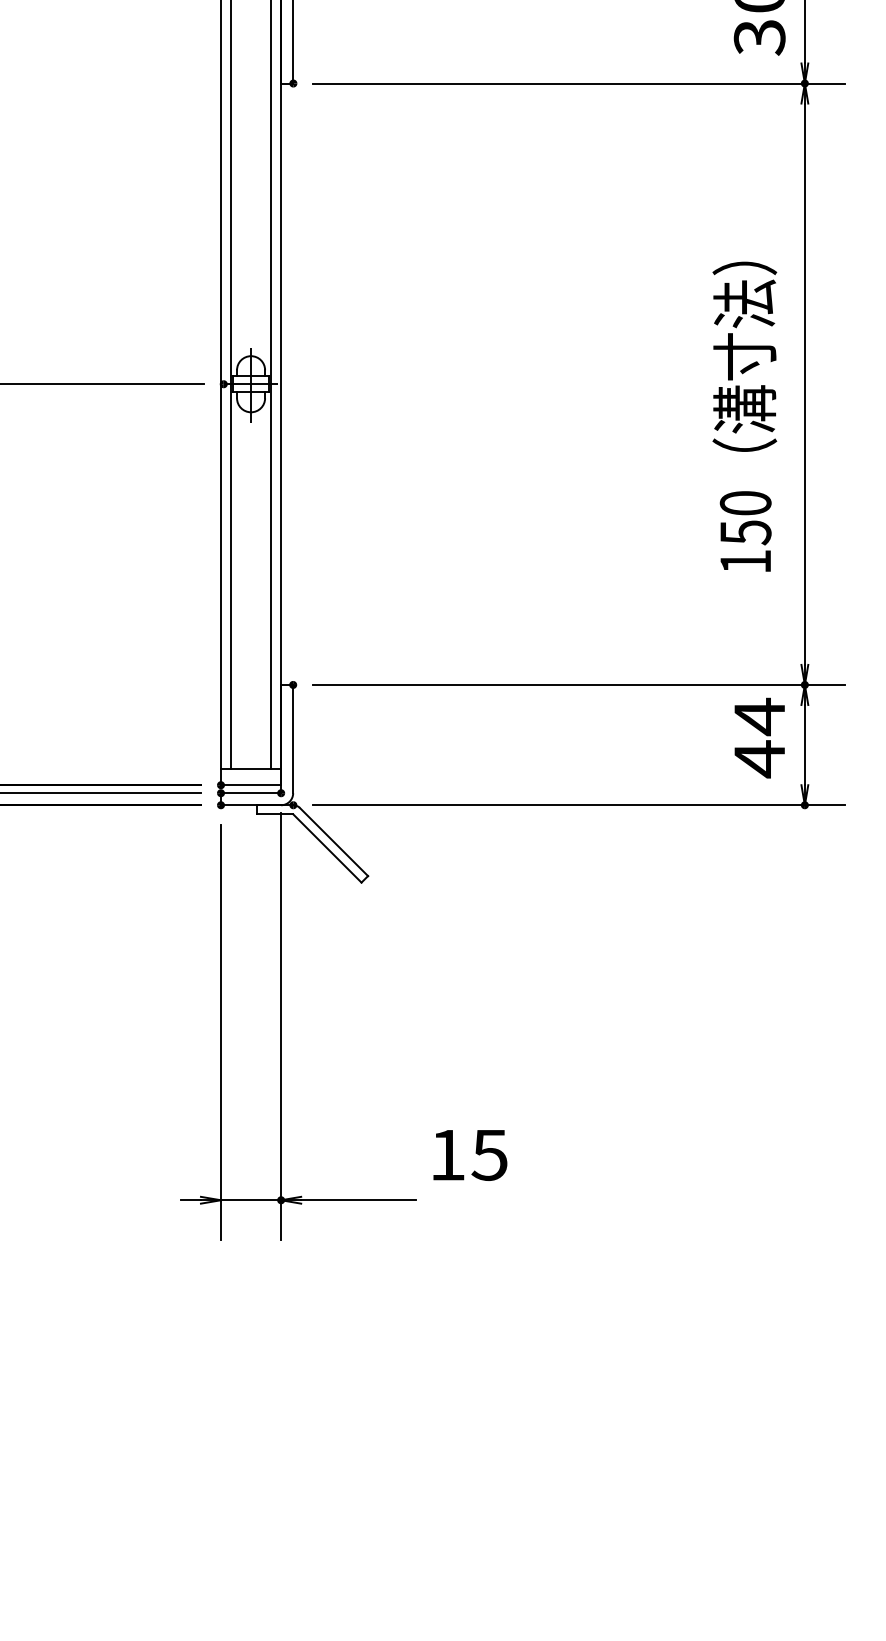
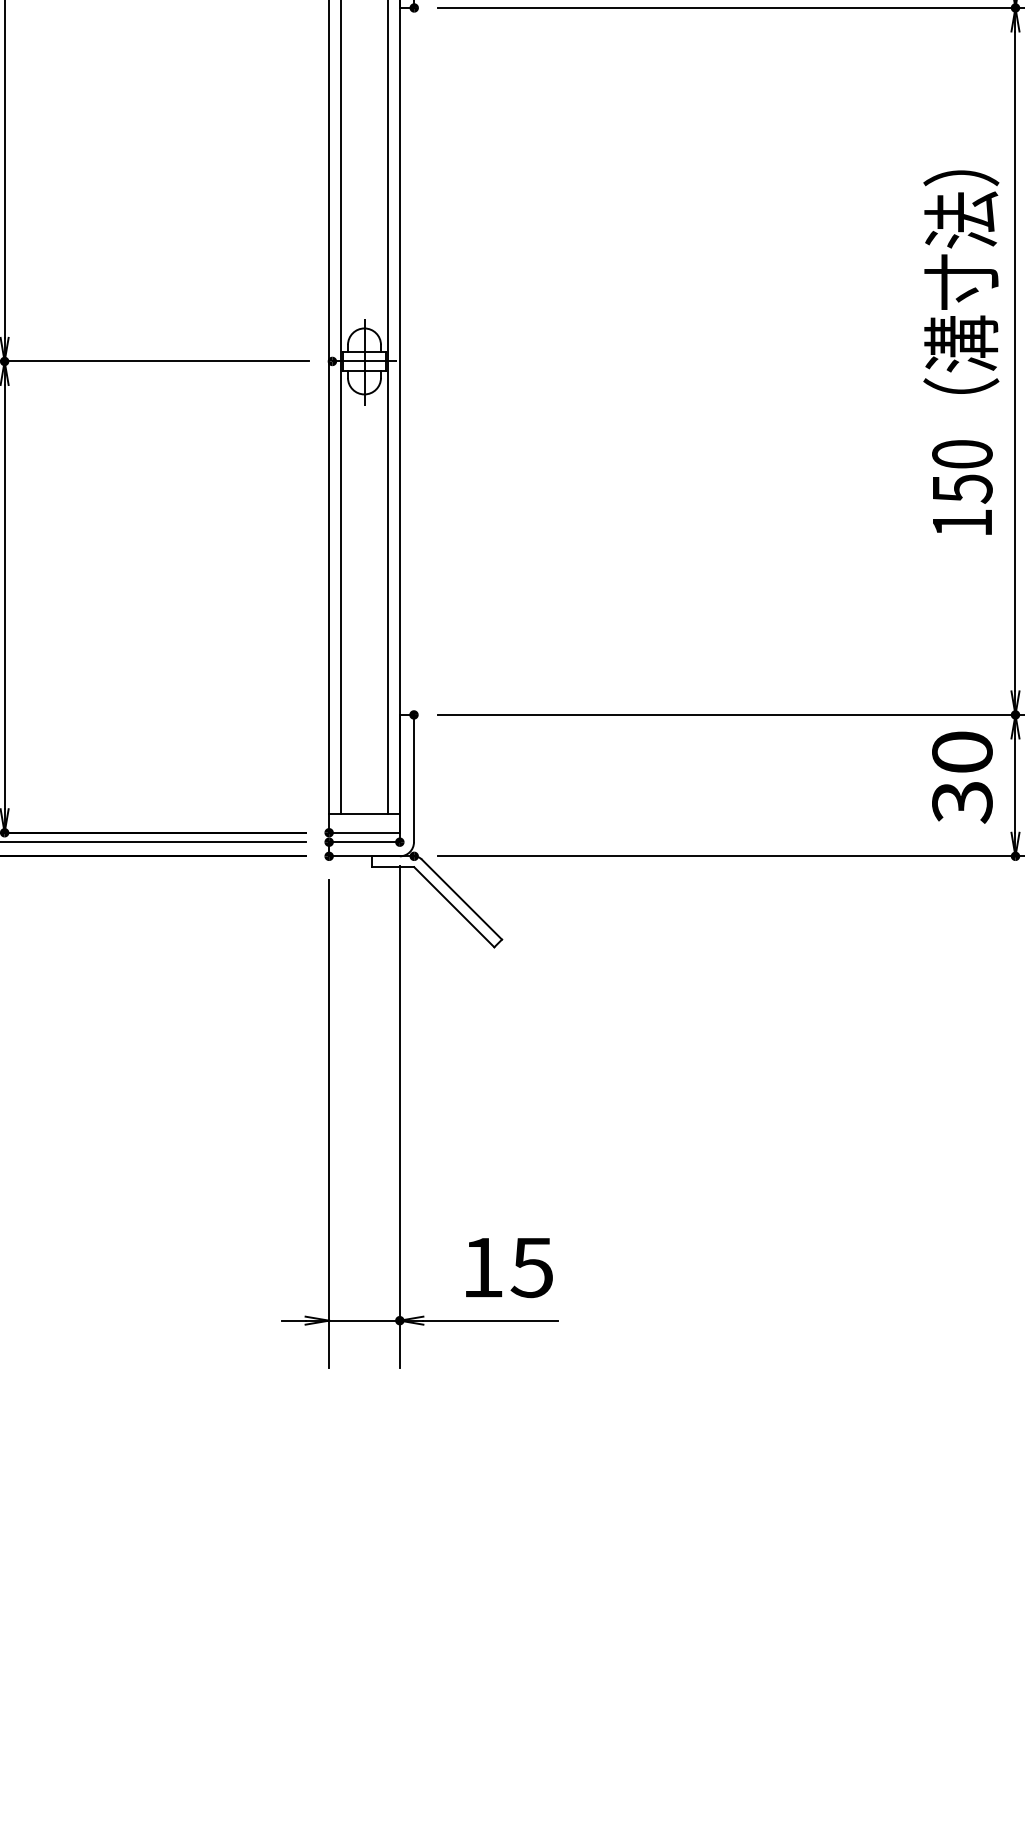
text: (744, 416) -> (960, 352), moved
text: (759, 737) -> (962, 776), 44 -> 30
text: (470, 1155) -> (509, 1268), moved

